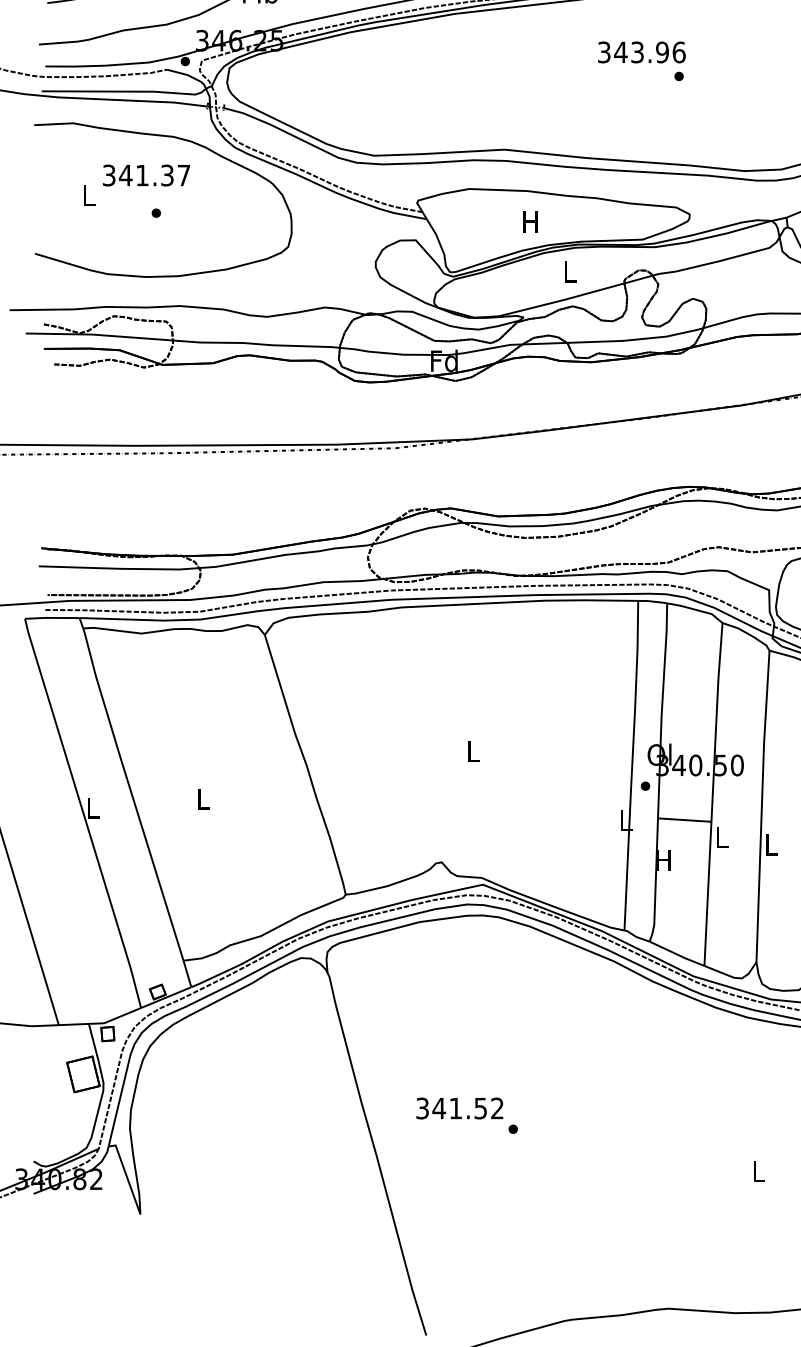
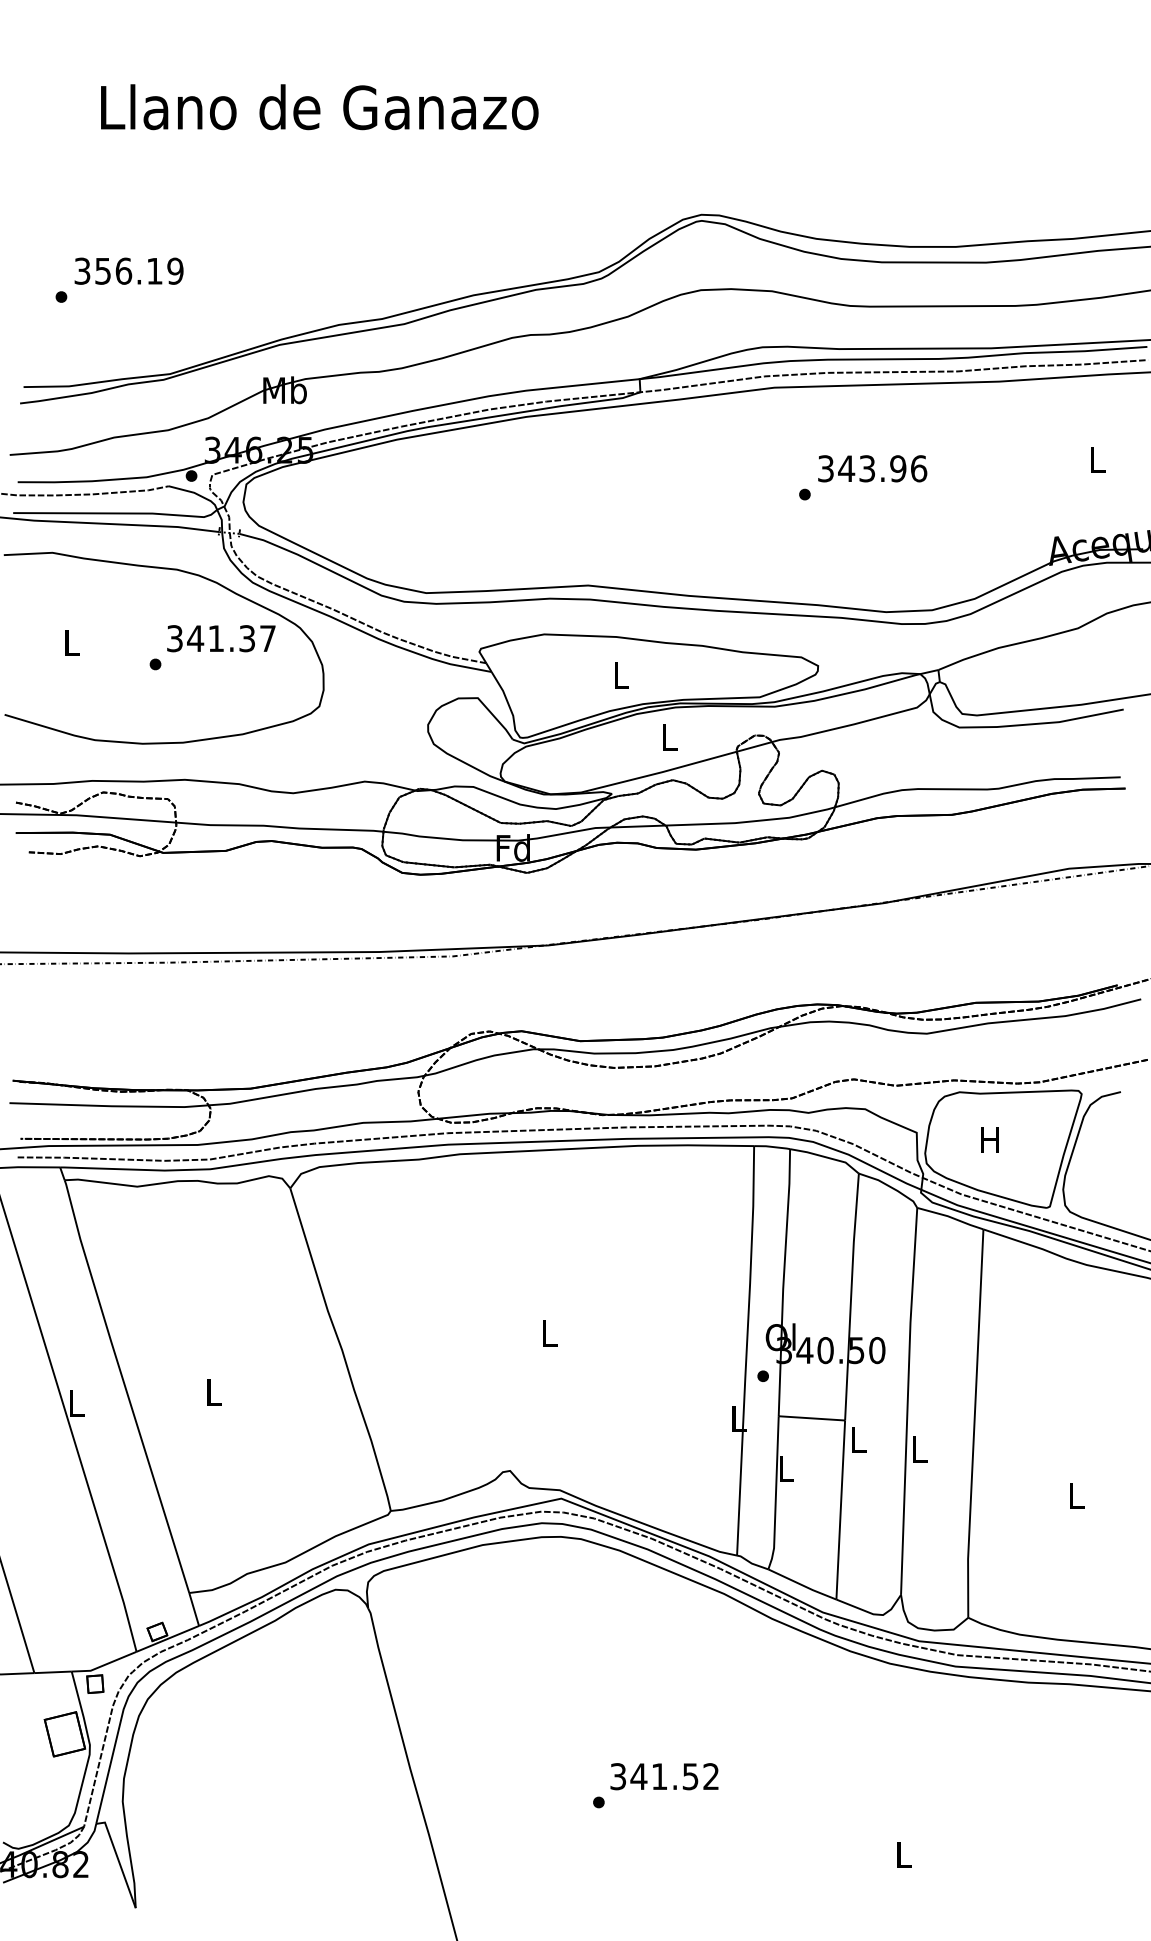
text: (641, 52) -> (872, 468), moved
text: (146, 175) -> (221, 638), moved
text: (529, 222) -> (619, 675), H -> L
text: (662, 860) -> (784, 1468), H -> L
text: (459, 1108) -> (664, 1776), moved

